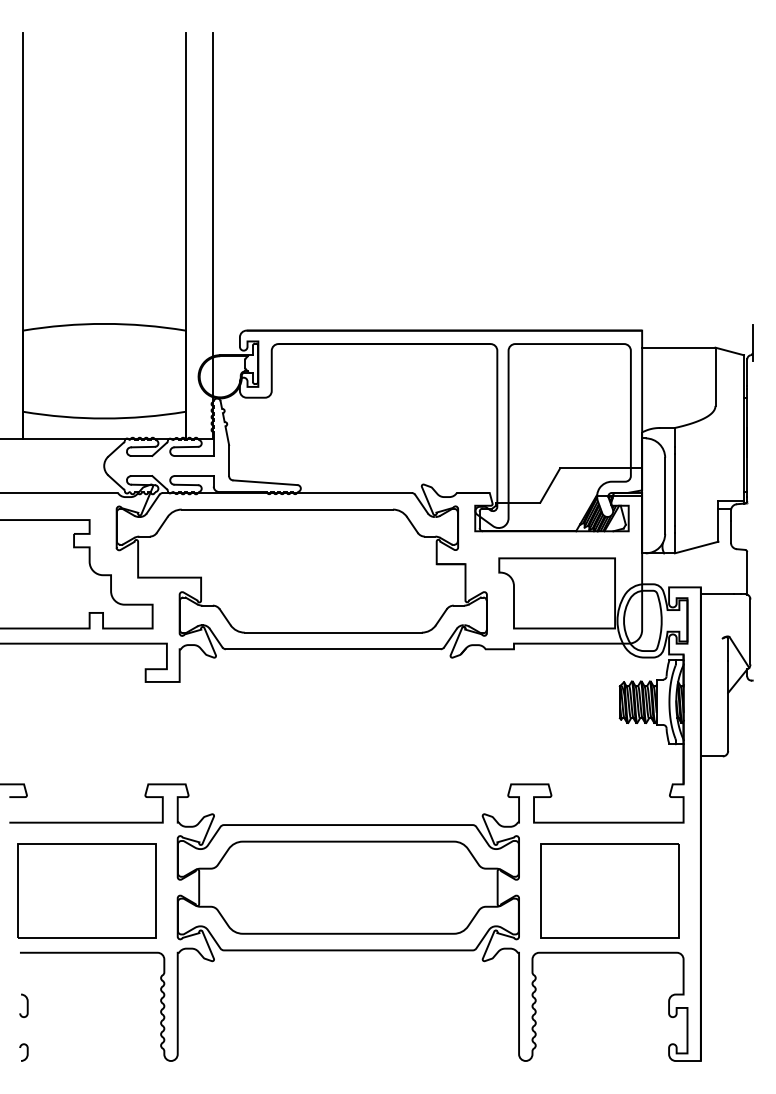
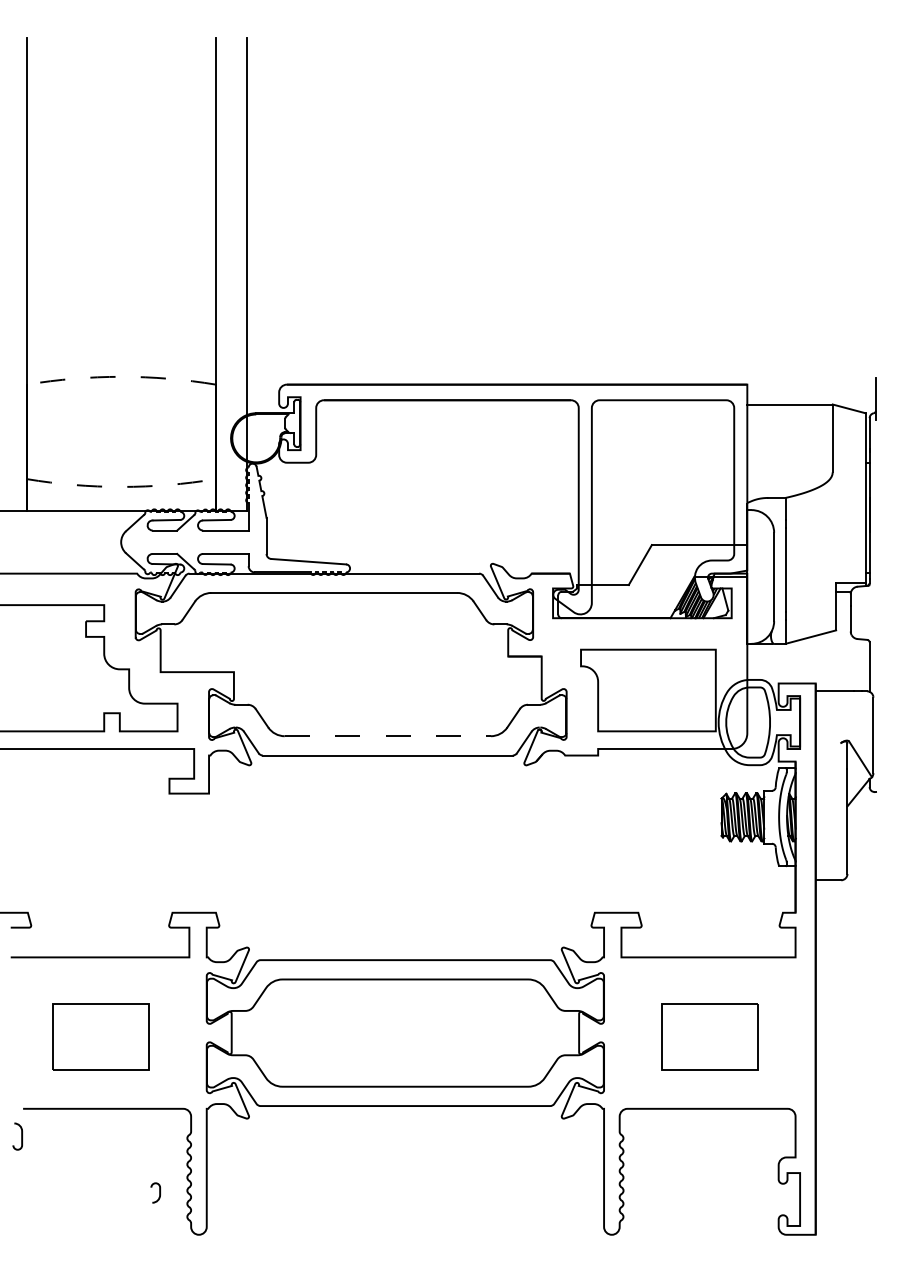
arc: (104, 323) -> (121, 376), solid -> dashed
arc: (104, 418) -> (121, 486), solid -> dashed
line: (333, 632) -> (388, 736), solid -> dashed
part: (86, 890) -> (100, 1036), size x0.6
part: (609, 890) -> (709, 1036), size x0.6
curve: (27, 1005) -> (21, 1136), moved
curve: (27, 1052) -> (159, 1192), moved

